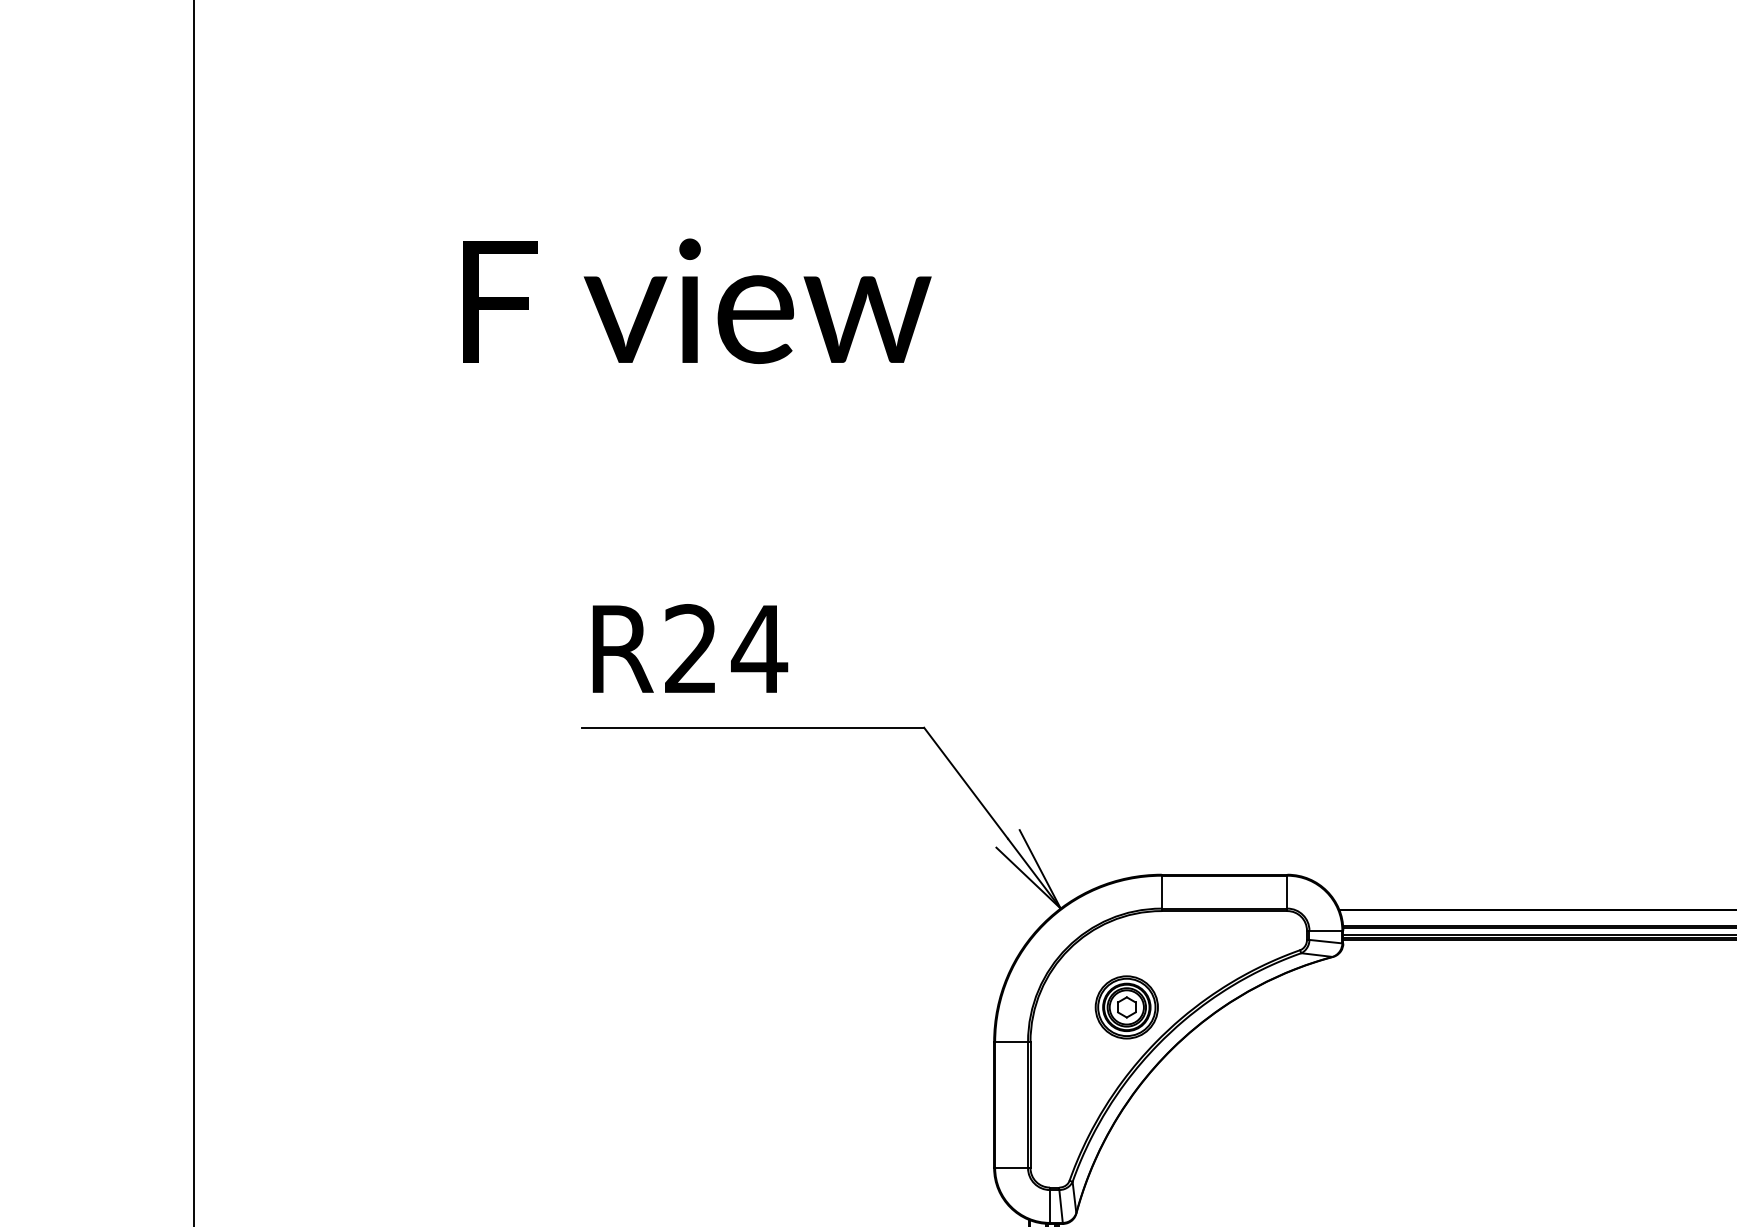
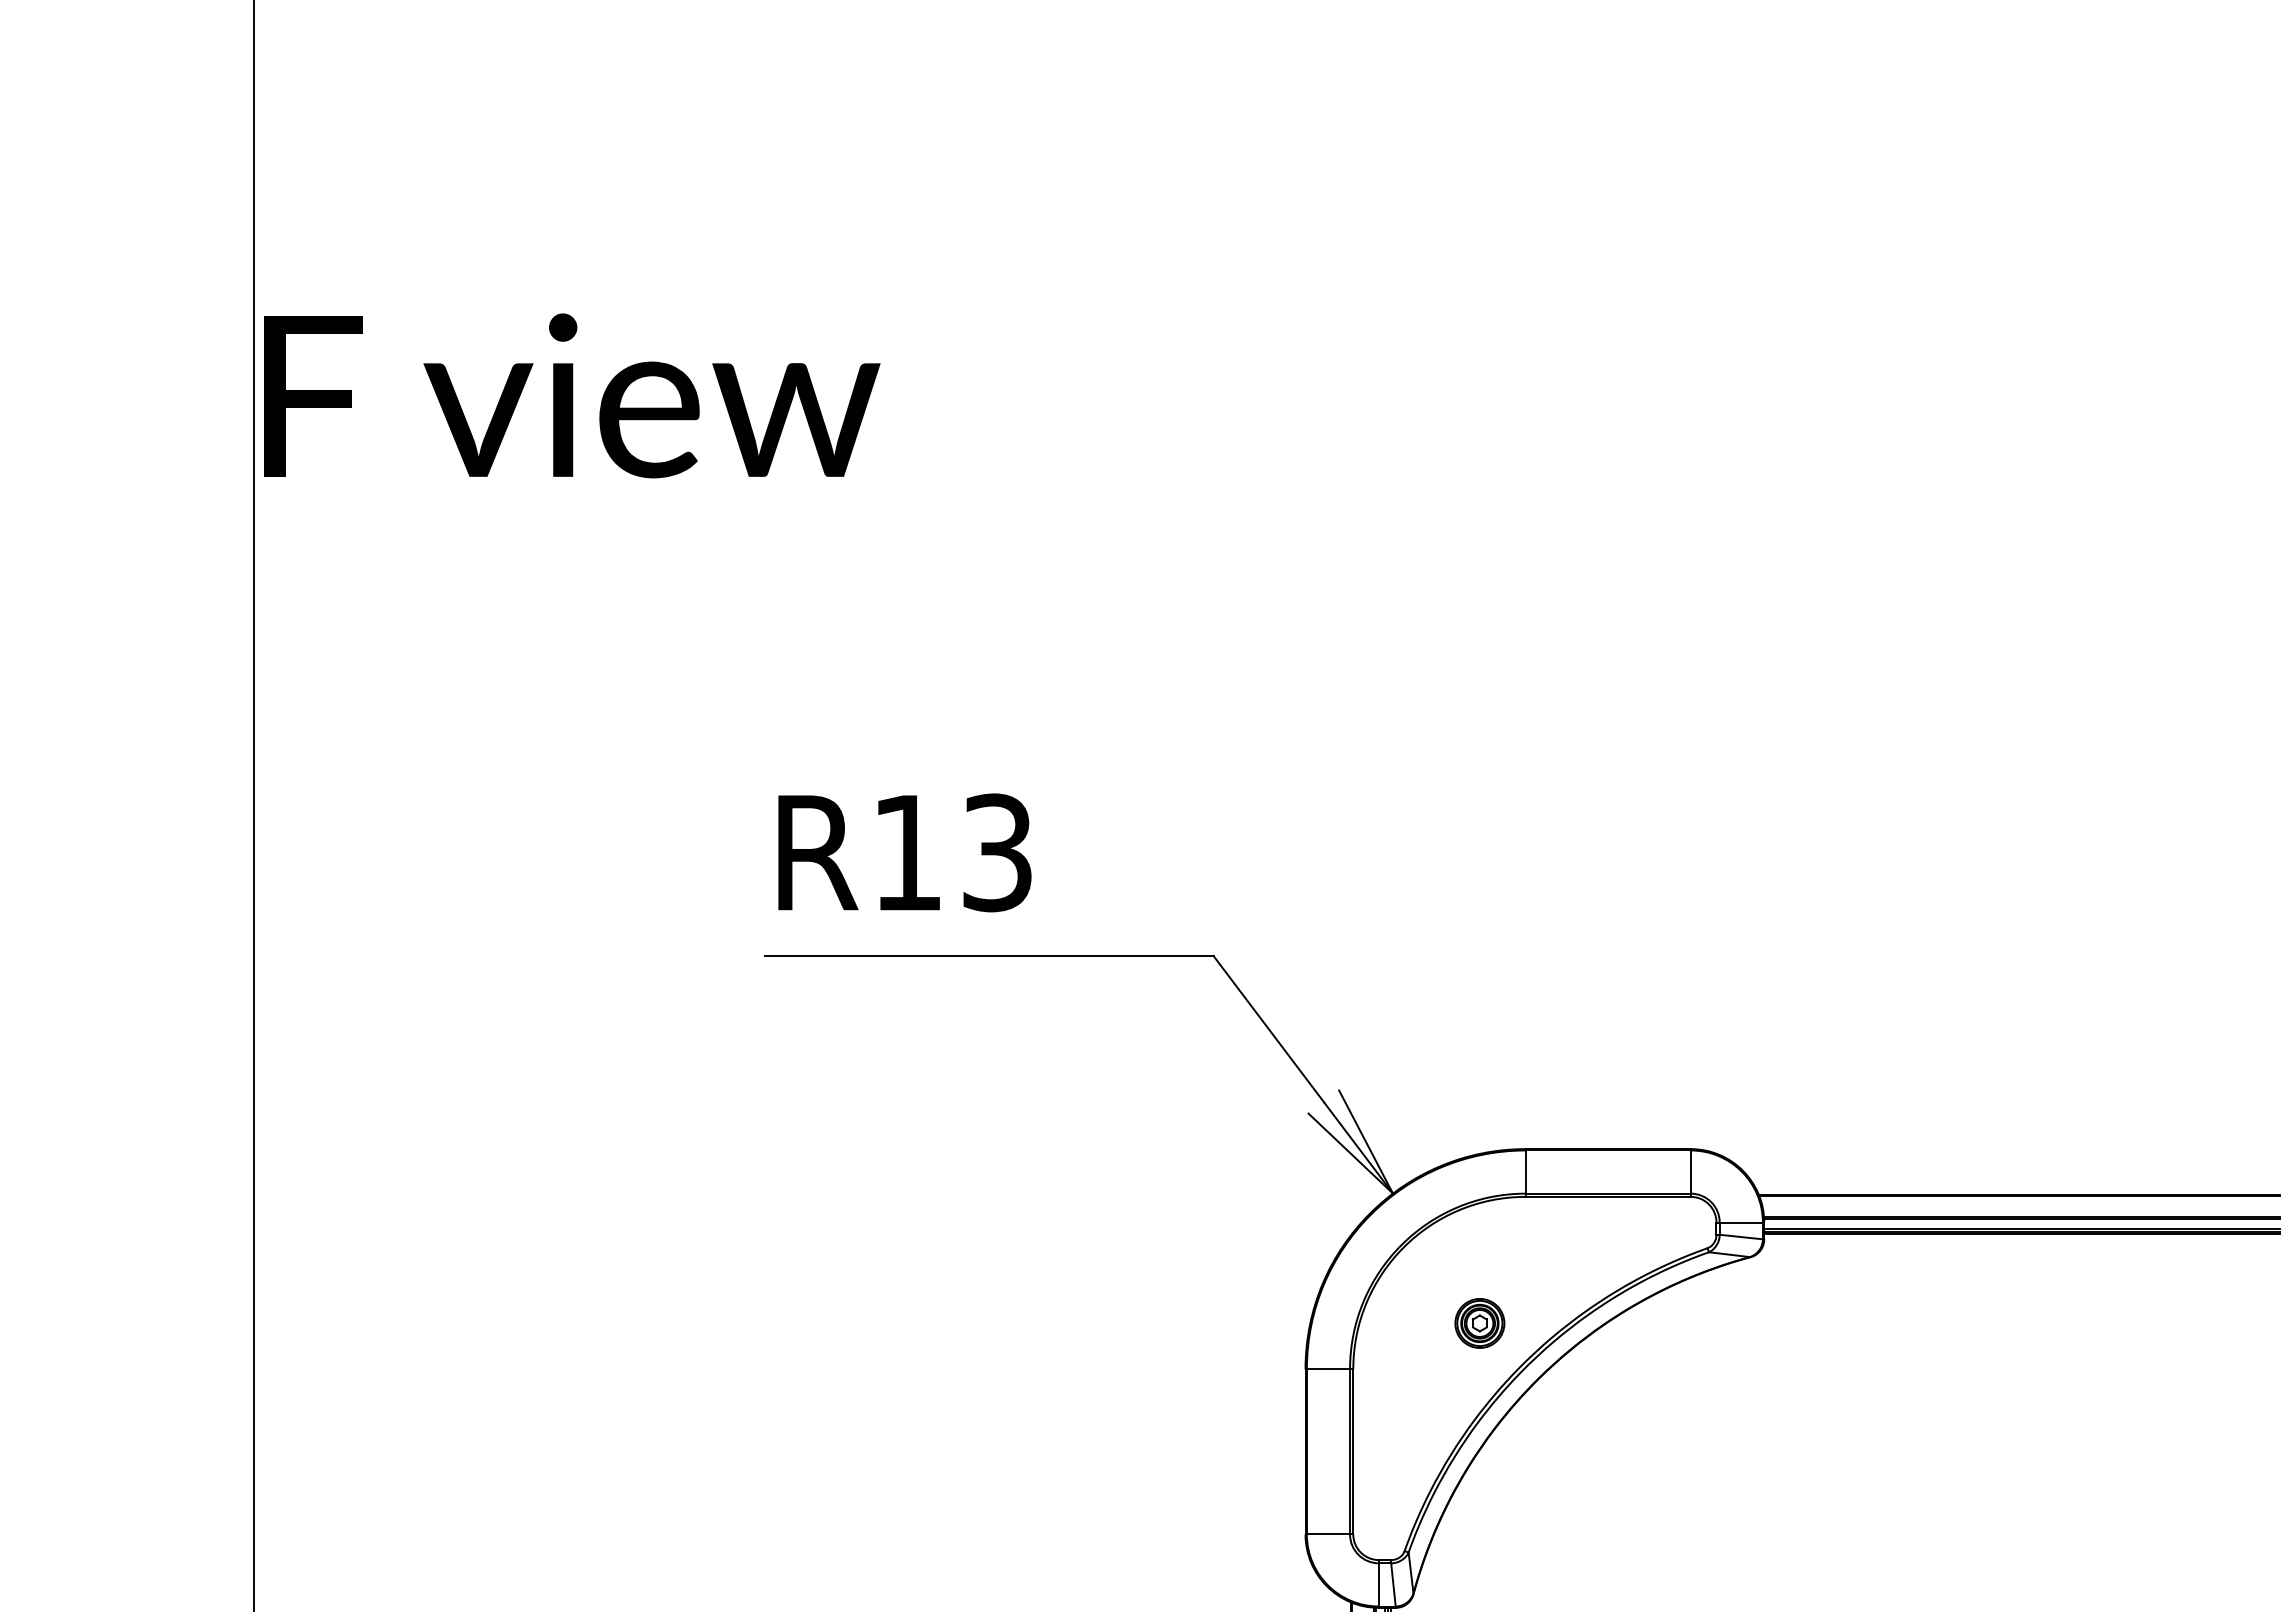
text: (697, 300) -> (572, 395), moved
text: (726, 648) -> (953, 852), R24 -> R13
part: (1126, 1007) -> (1479, 1323), size x0.6

